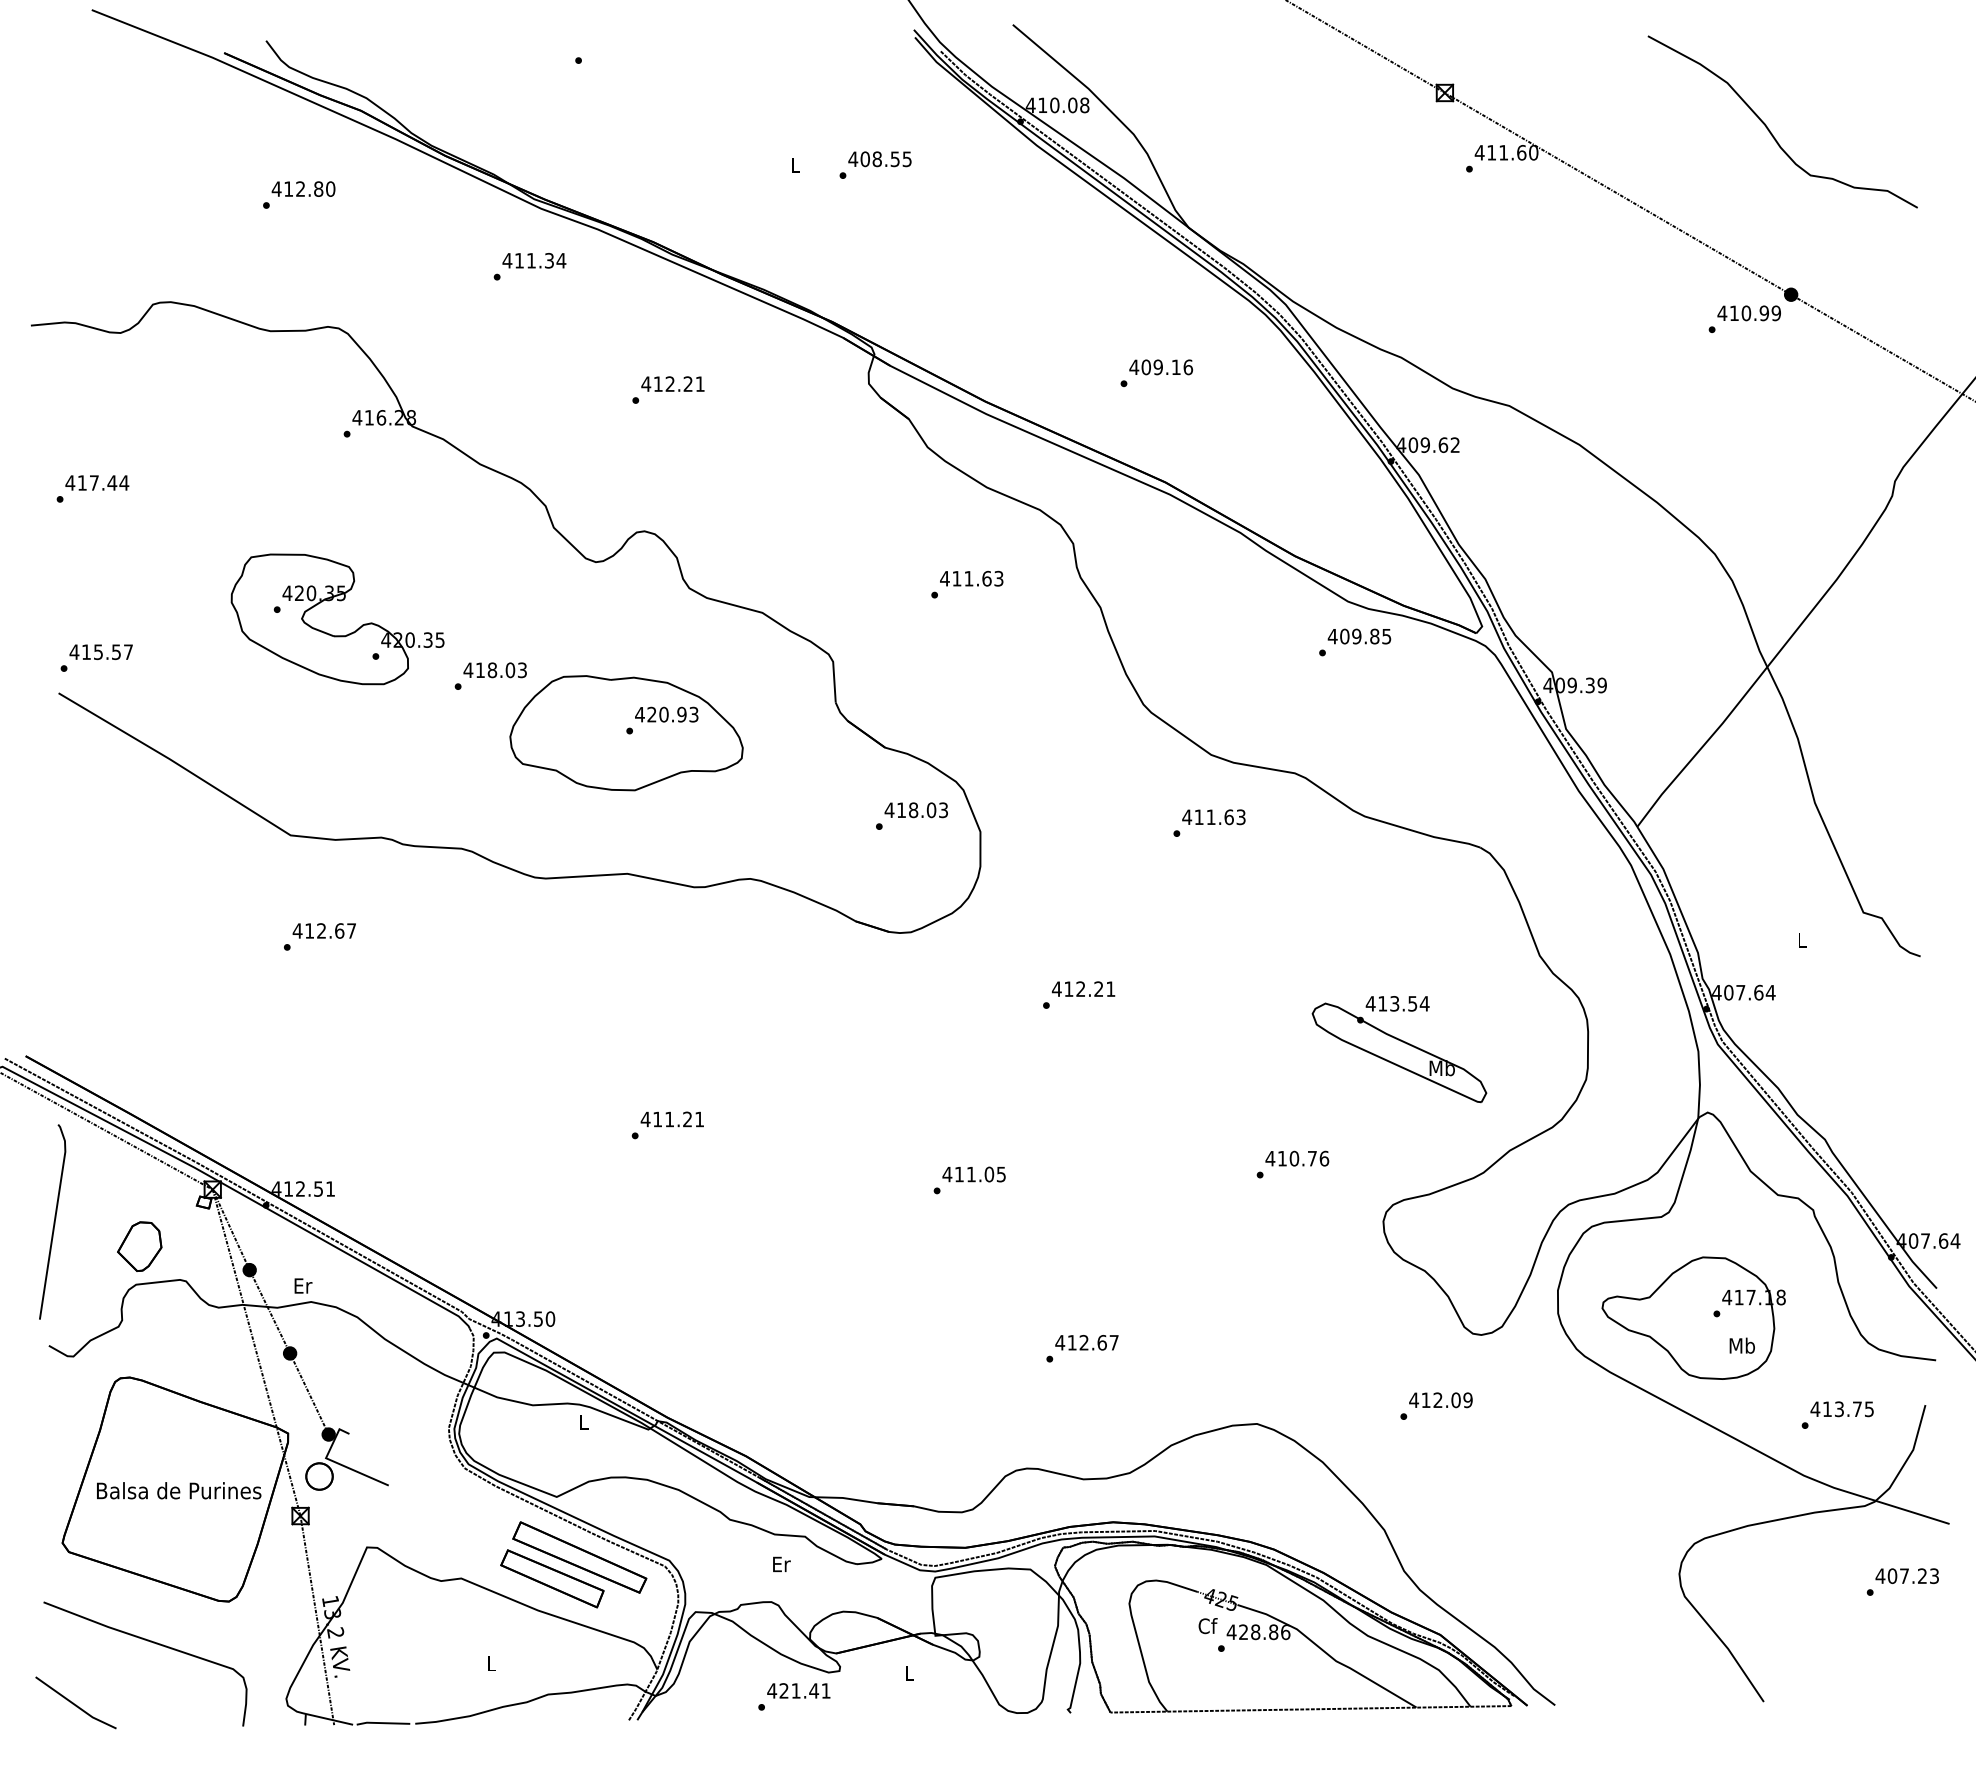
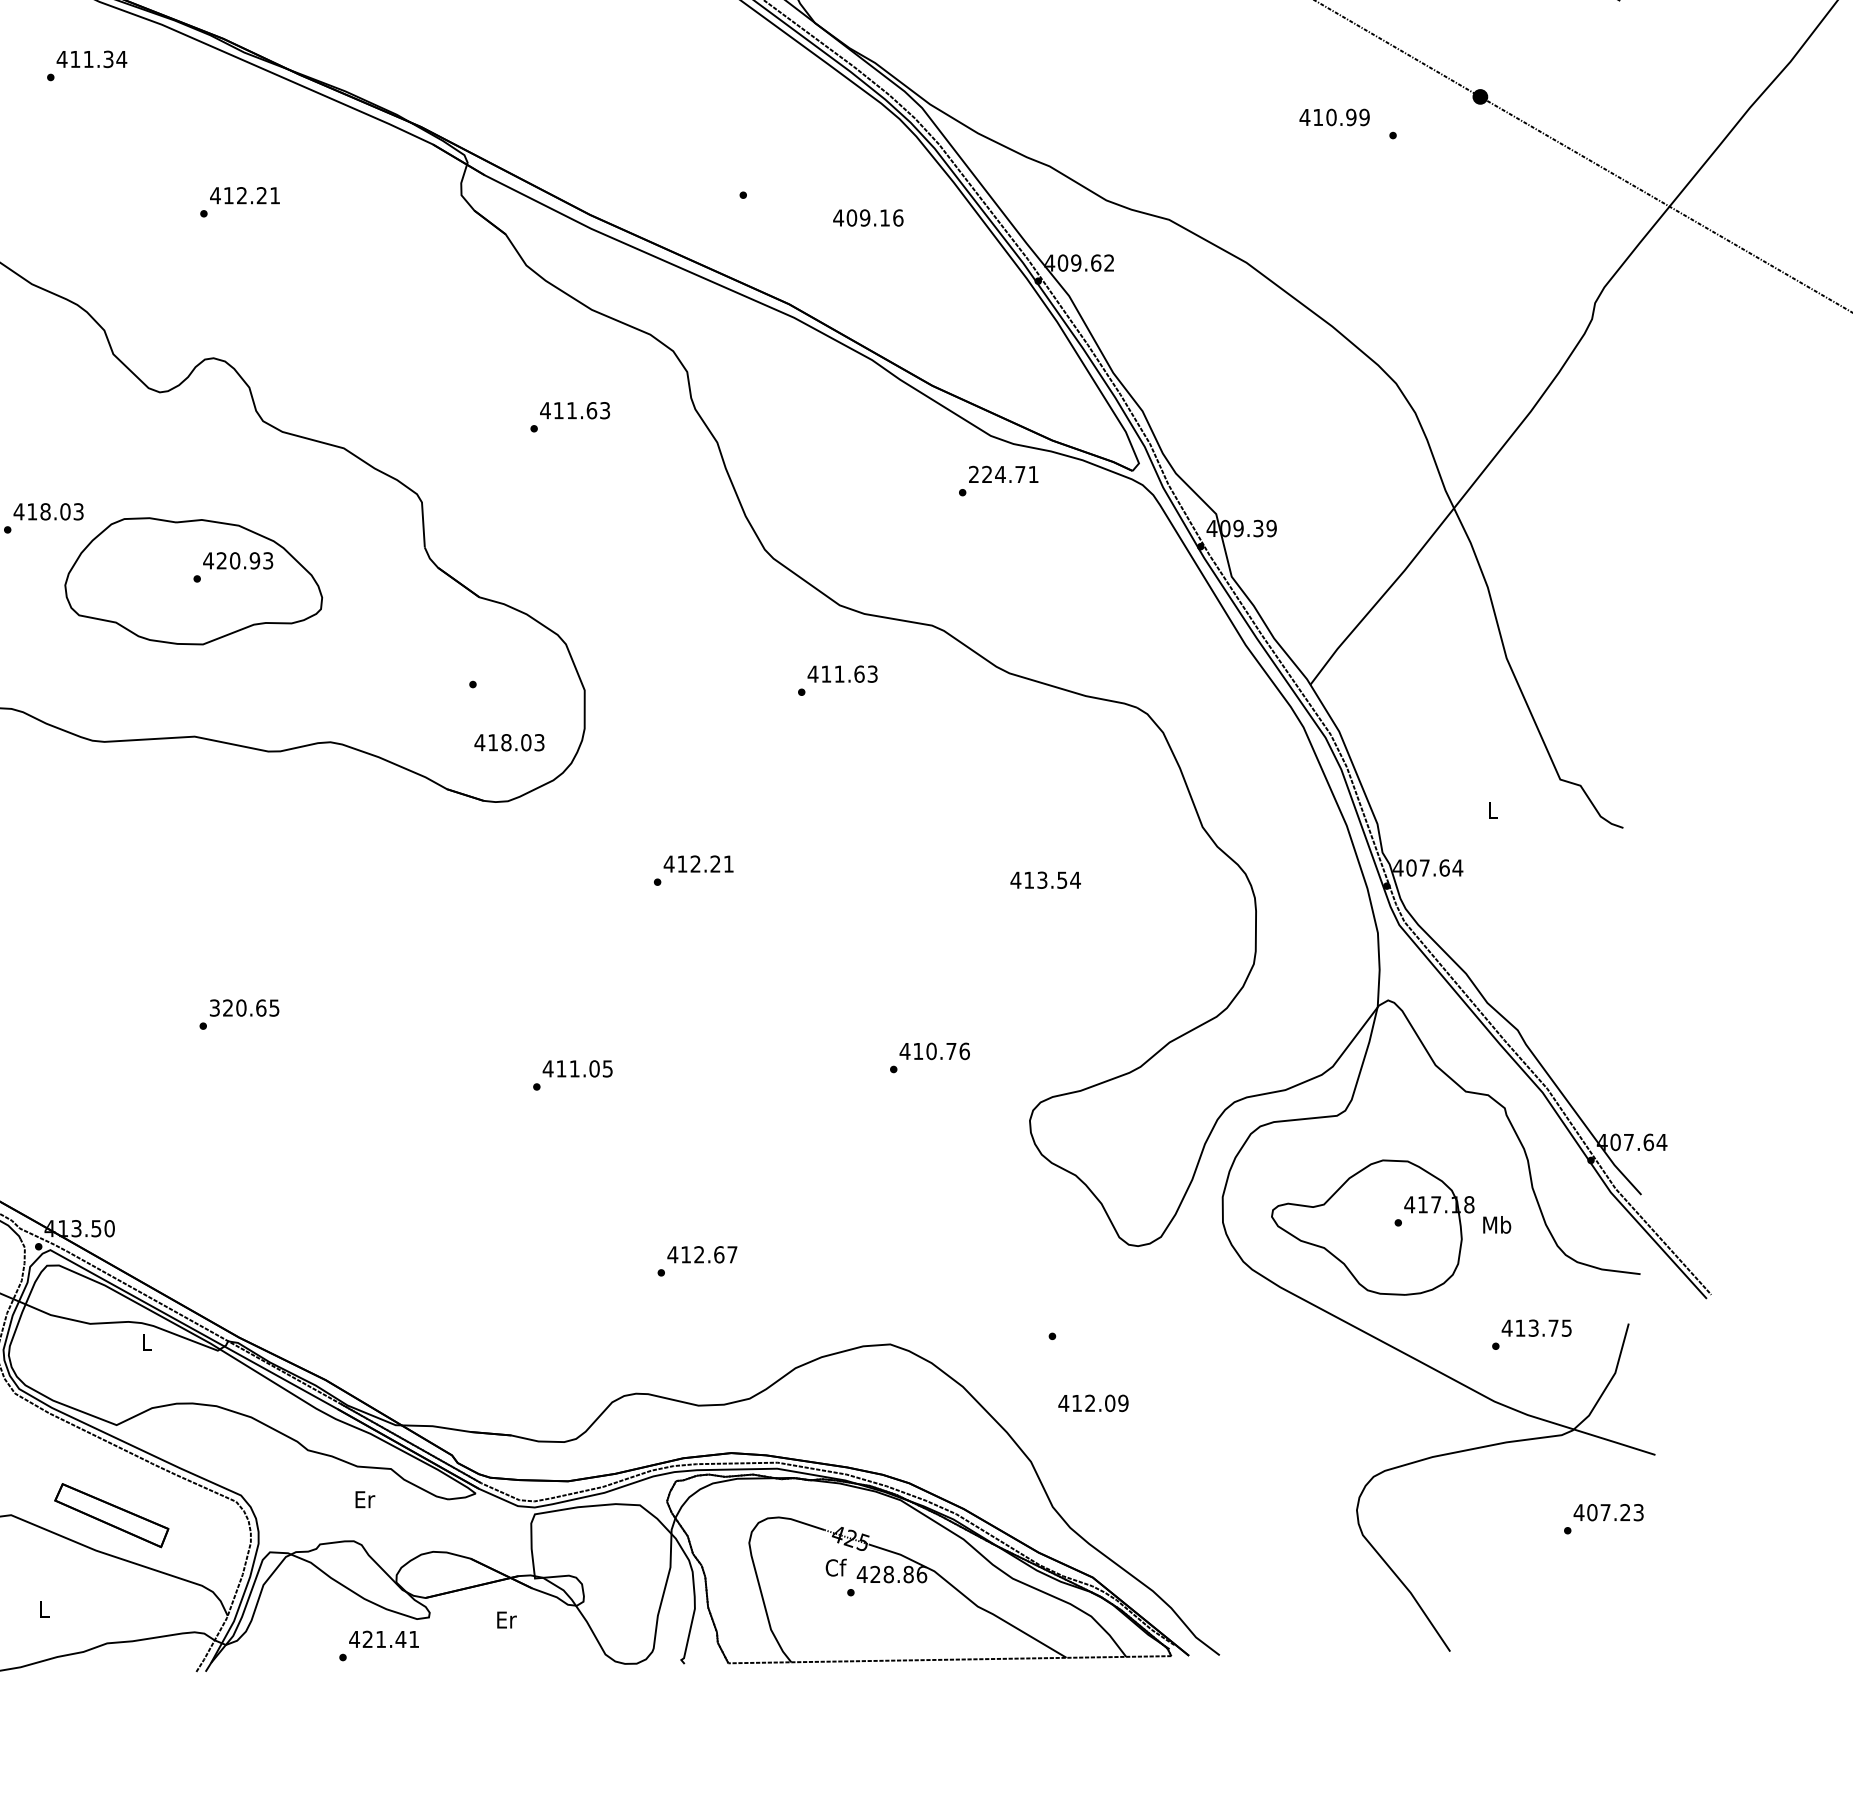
text: (1748, 313) -> (1333, 117), moved
text: (1160, 367) -> (867, 218), moved
text: (1359, 636) -> (1003, 474), 409.85 -> 224.71
text: (915, 810) -> (508, 742), moved
part: (1399, 1052) -> (1047, 934), removed
text: (671, 1119) -> (243, 1008), 411.21 -> 320.65
text: (1741, 1345) -> (1496, 1224), moved
text: (1440, 1400) -> (1092, 1403), moved
part: (579, 1557) -> (141, 1491), removed
text: (909, 1672) -> (506, 1619), L -> Er

